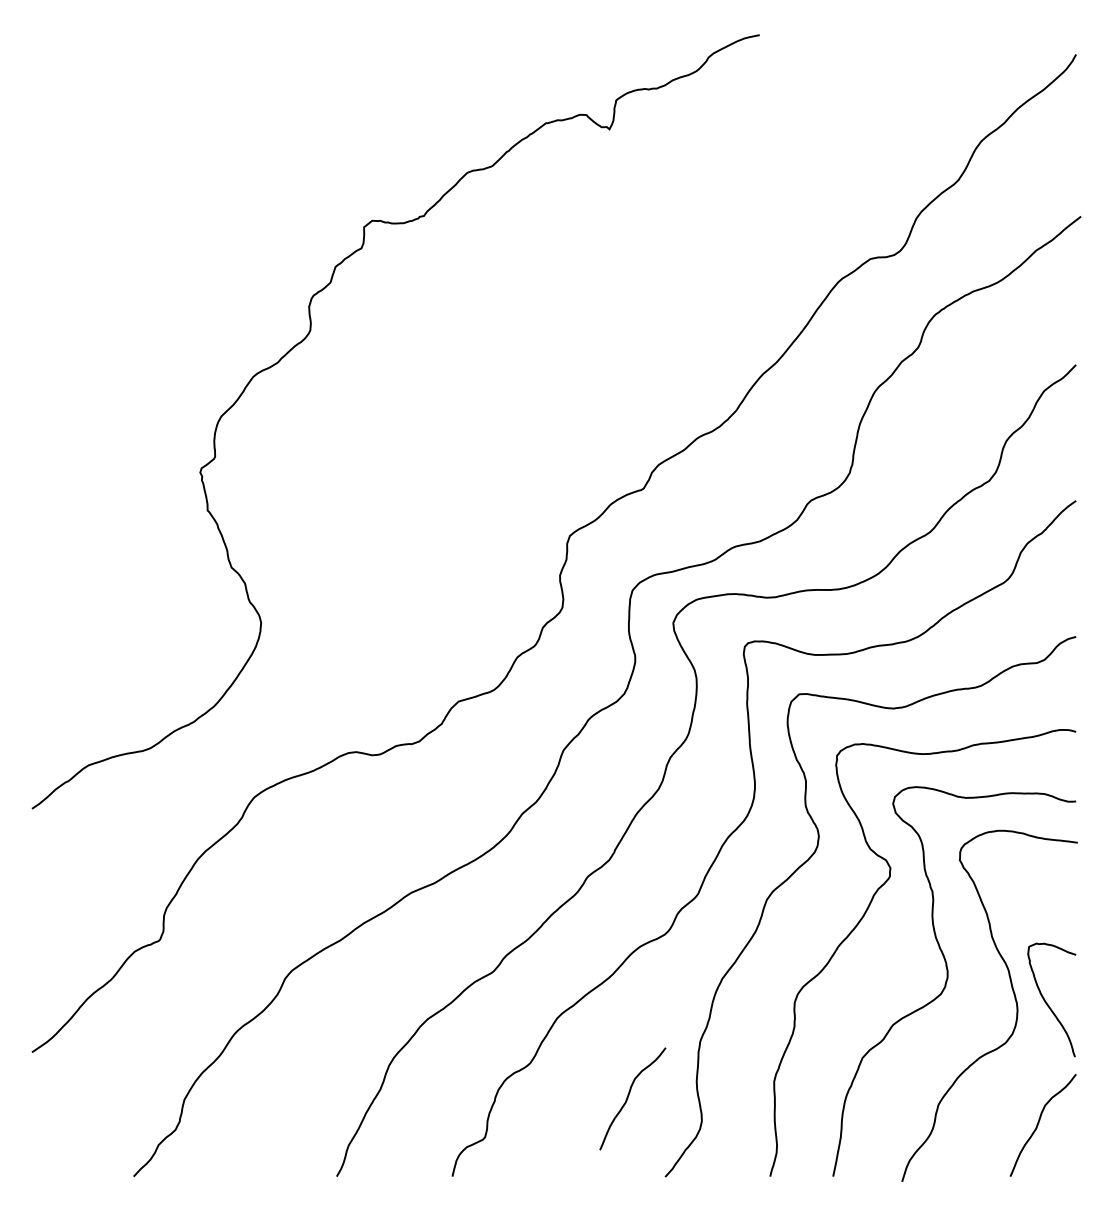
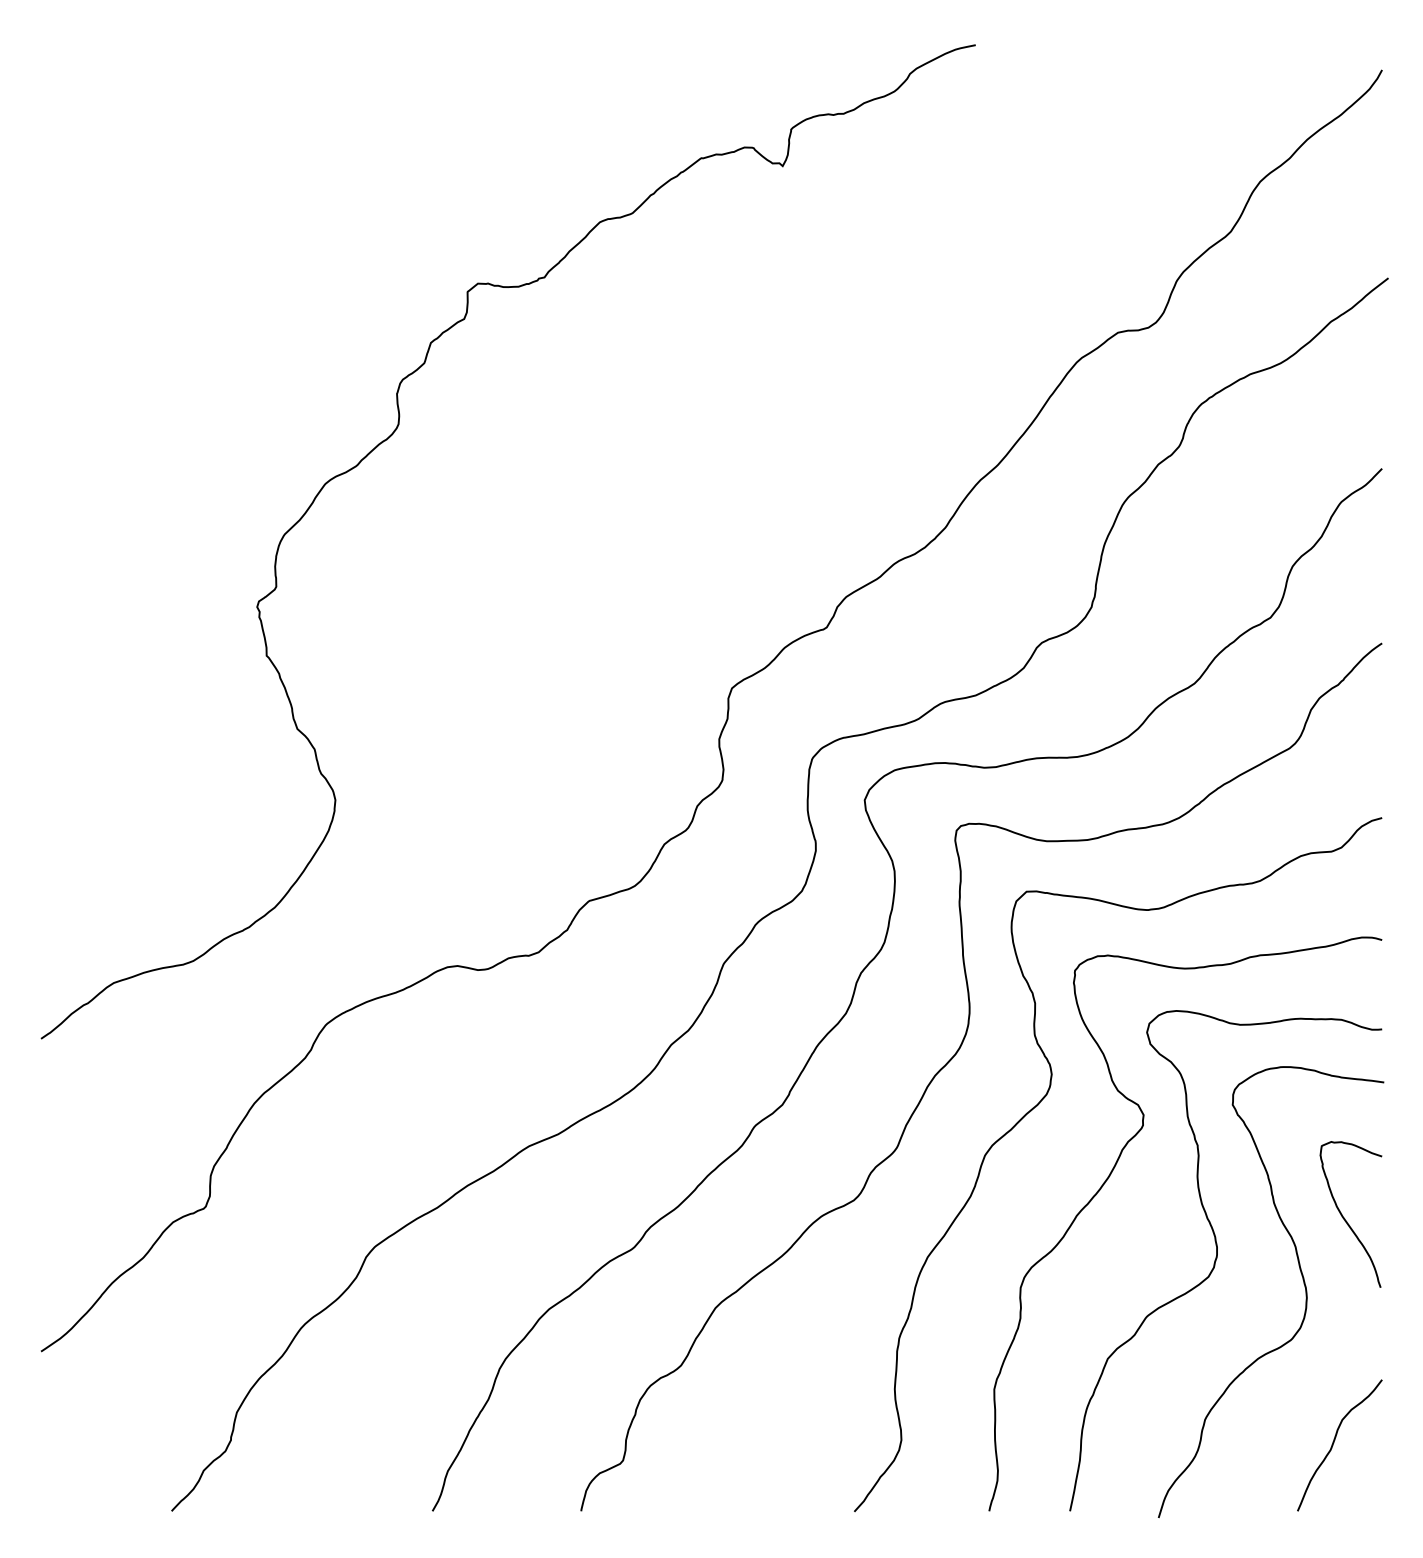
curve: (1047, 1003) -> (1345, 1218), moved
curve: (628, 1097) -> (807, 1409), removed

